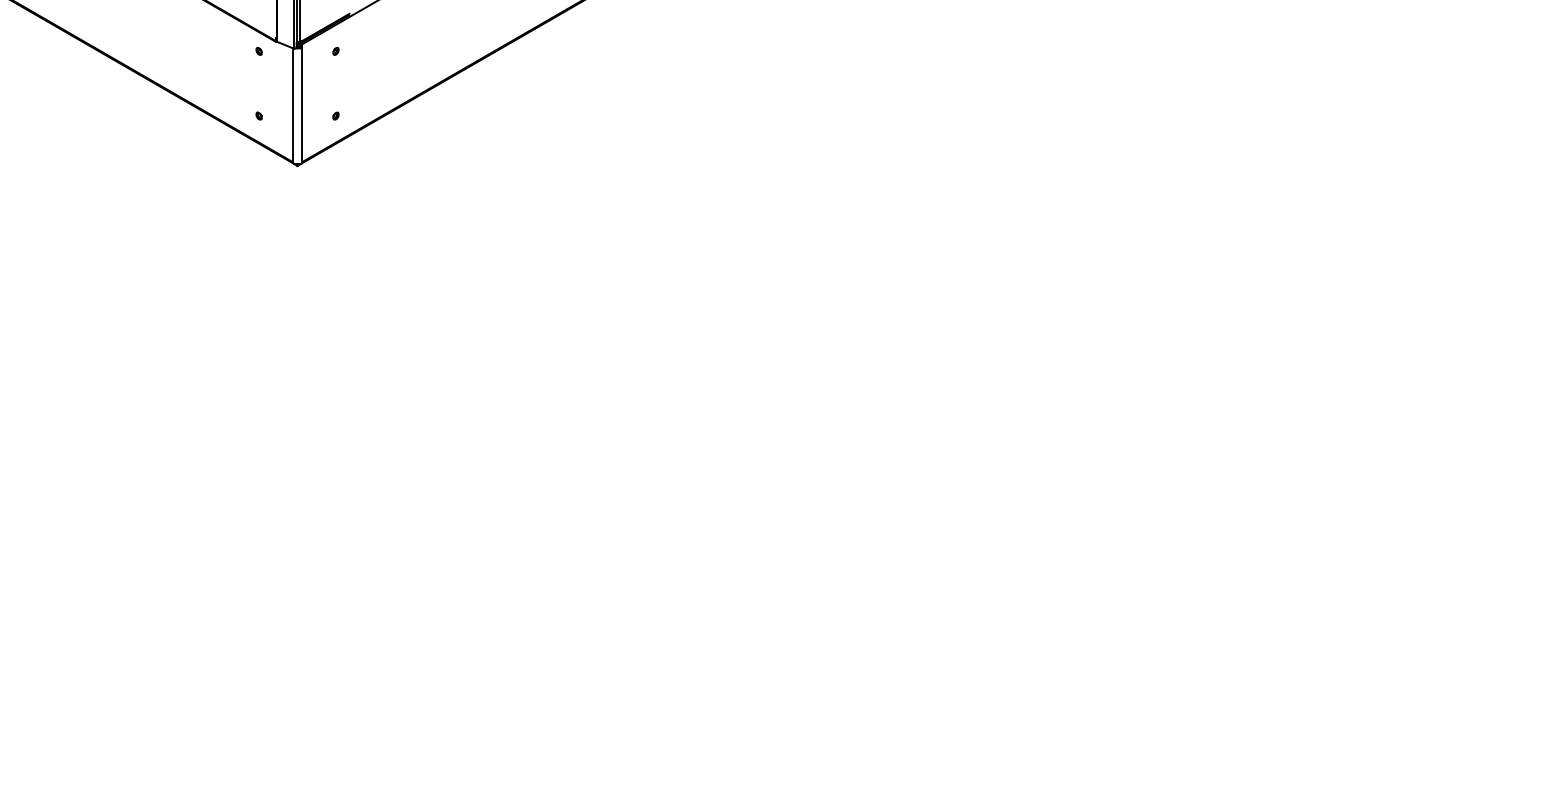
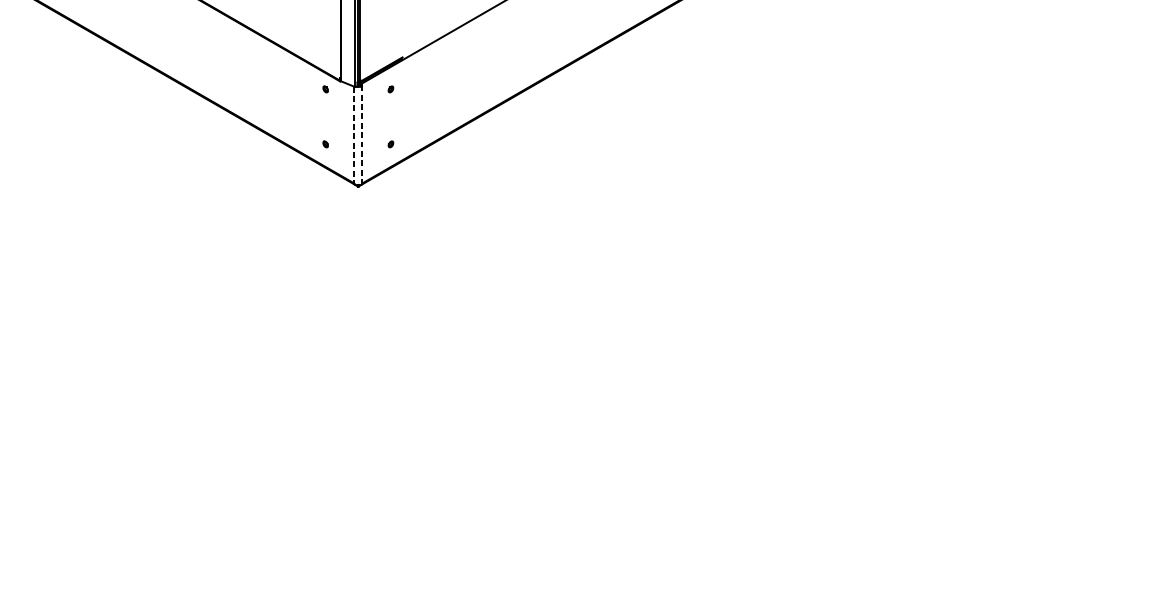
line: (302, 104) -> (362, 134), solid -> dashed
line: (292, 105) -> (354, 135), solid -> dashed

